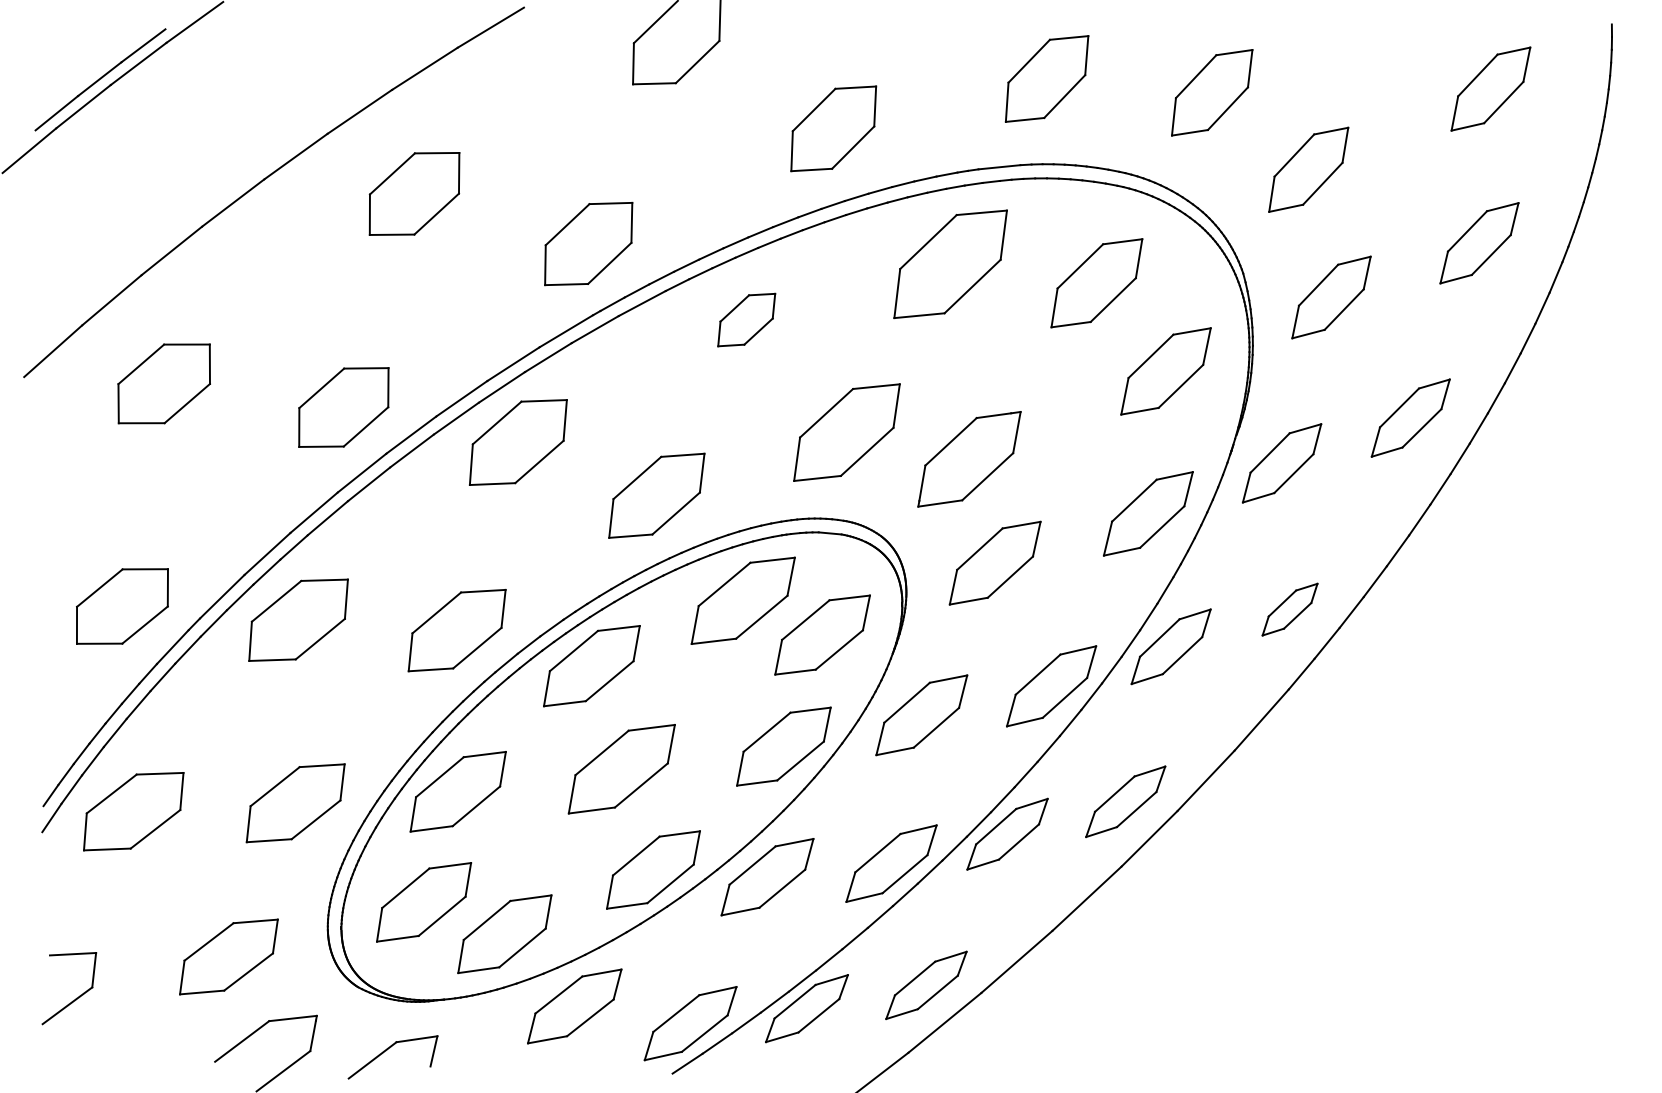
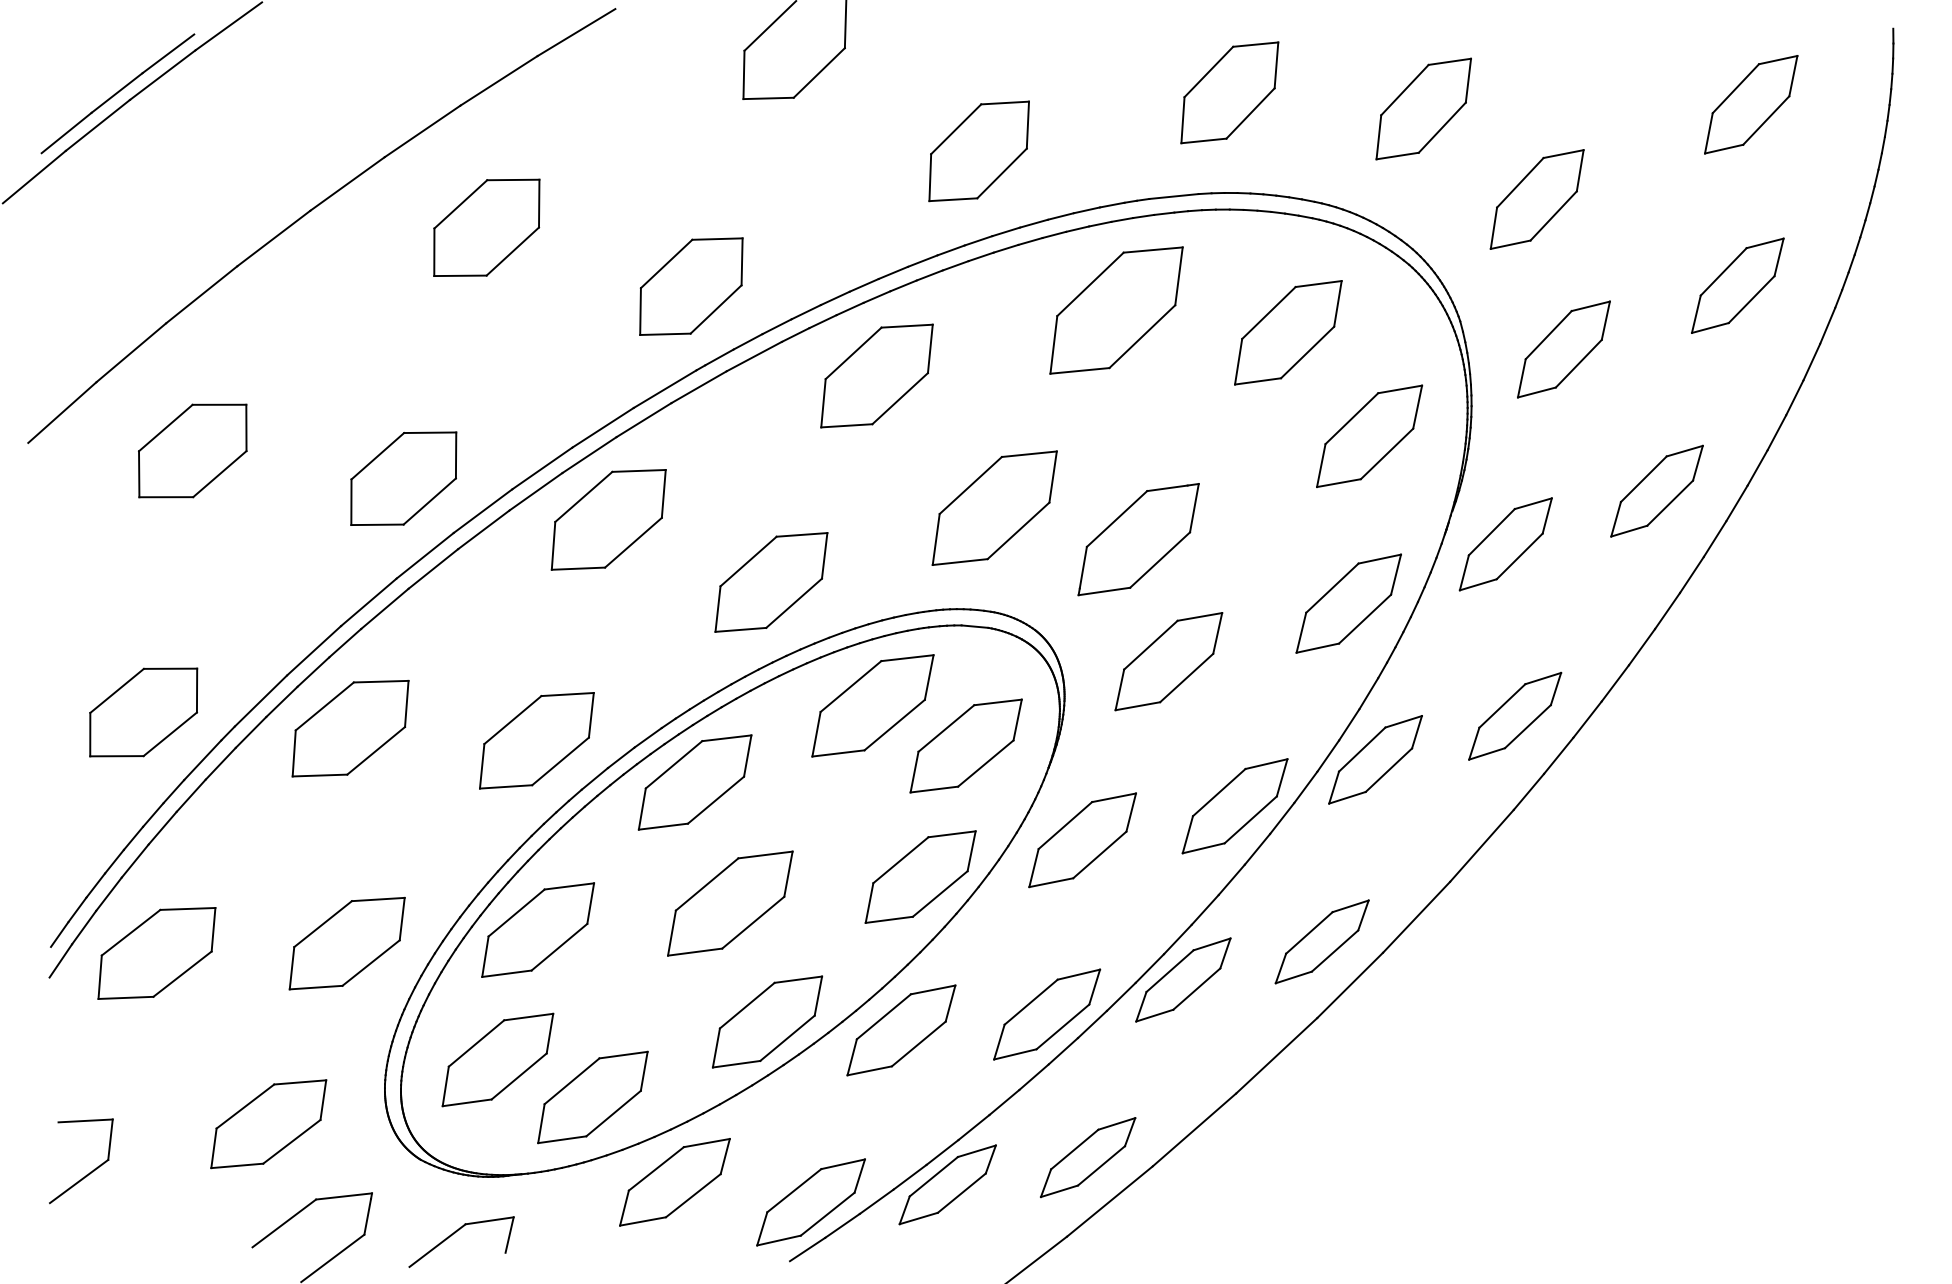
part: (746, 319) -> (876, 375), size x1.67
part: (1290, 609) -> (1515, 715), size x1.43

